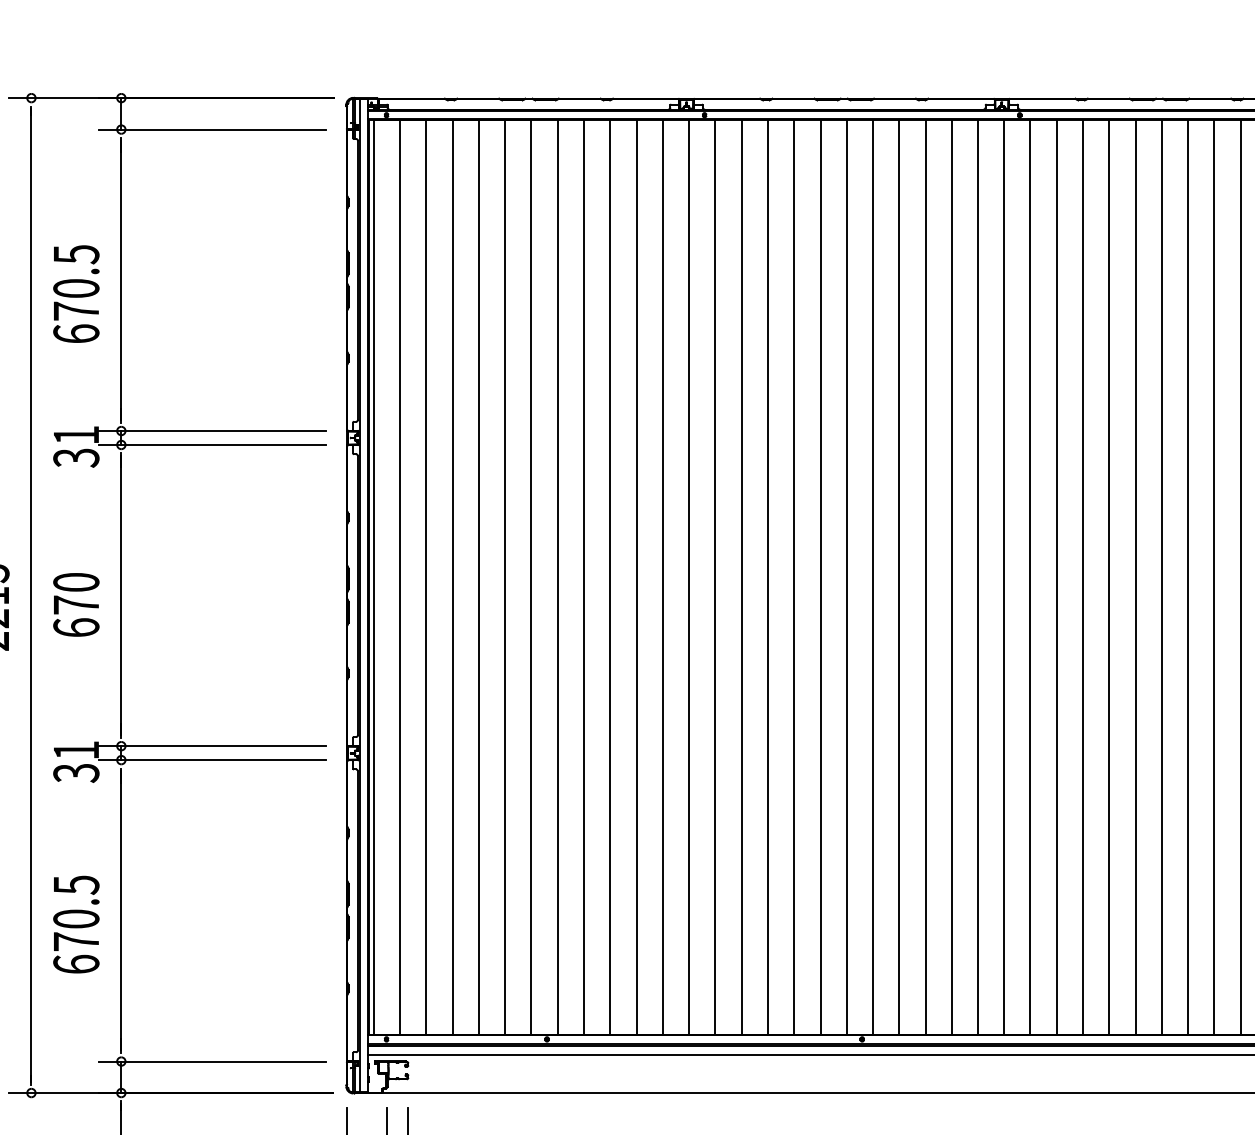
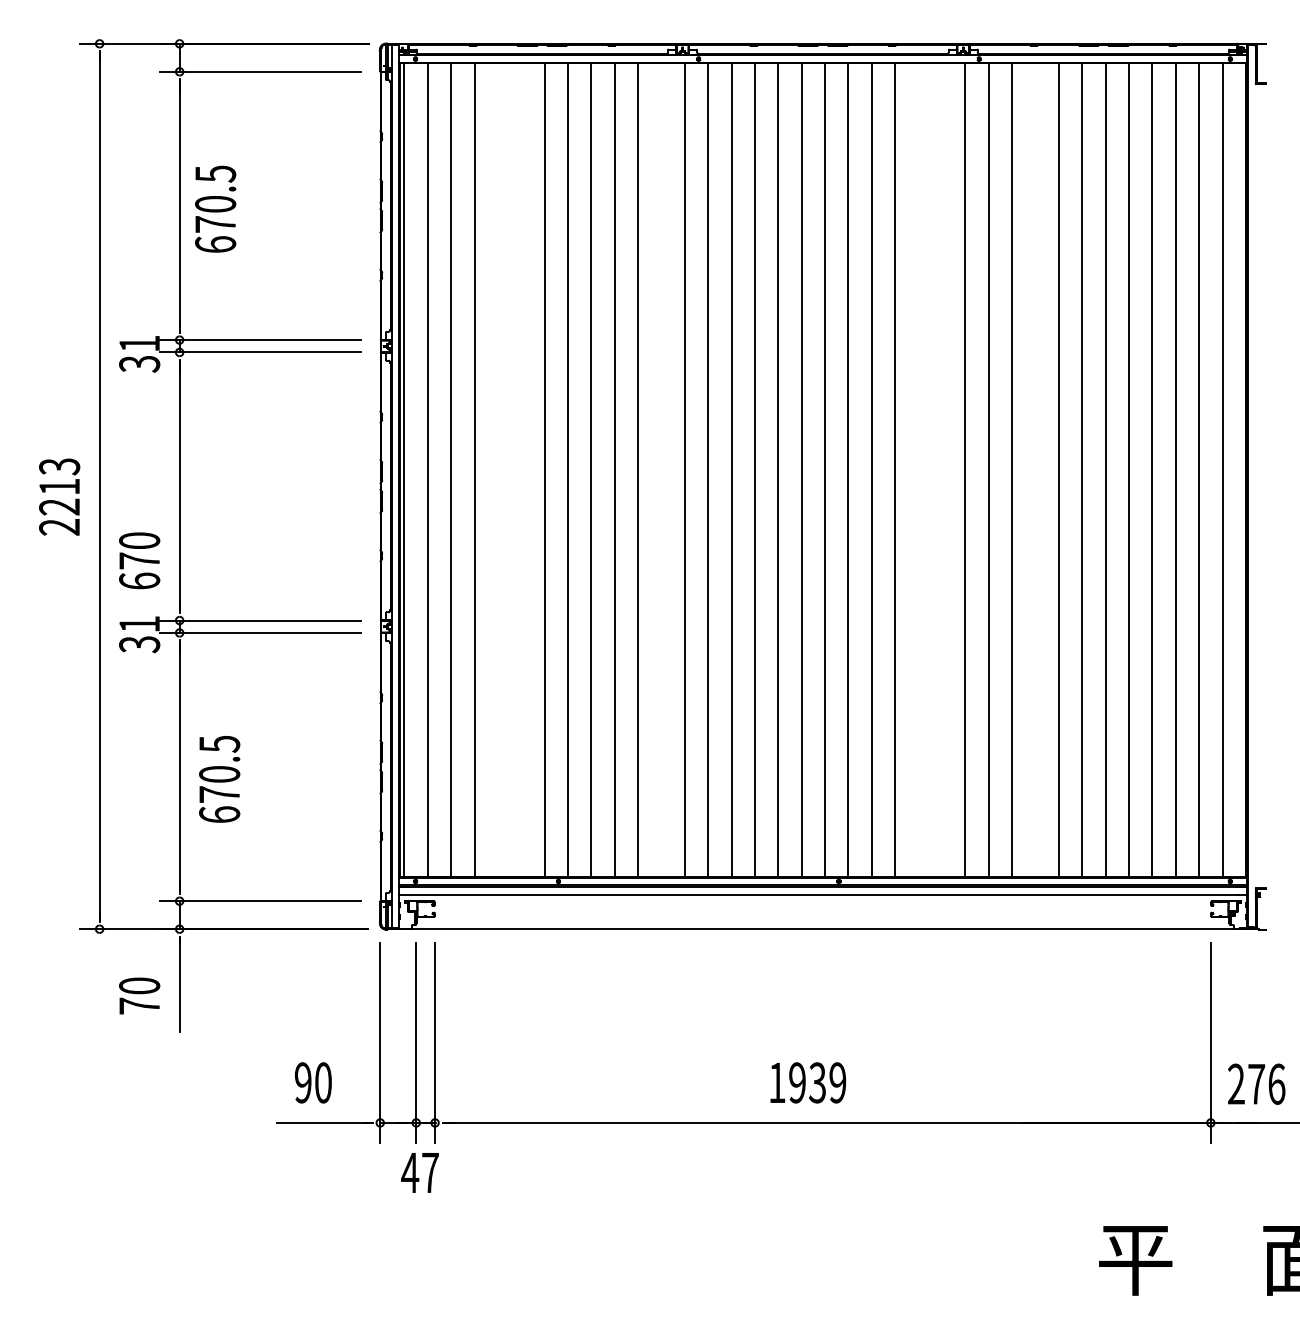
text: (76, 293) -> (215, 208), moved
line: (479, 577) -> (498, 470), removed
line: (505, 577) -> (521, 470), removed
line: (662, 577) -> (661, 470), removed
line: (951, 577) -> (918, 470), removed
line: (978, 577) -> (942, 470), removed
line: (1083, 577) -> (1035, 470), removed
text: (76, 604) -> (139, 560), moved
text: (76, 924) -> (219, 779), moved

